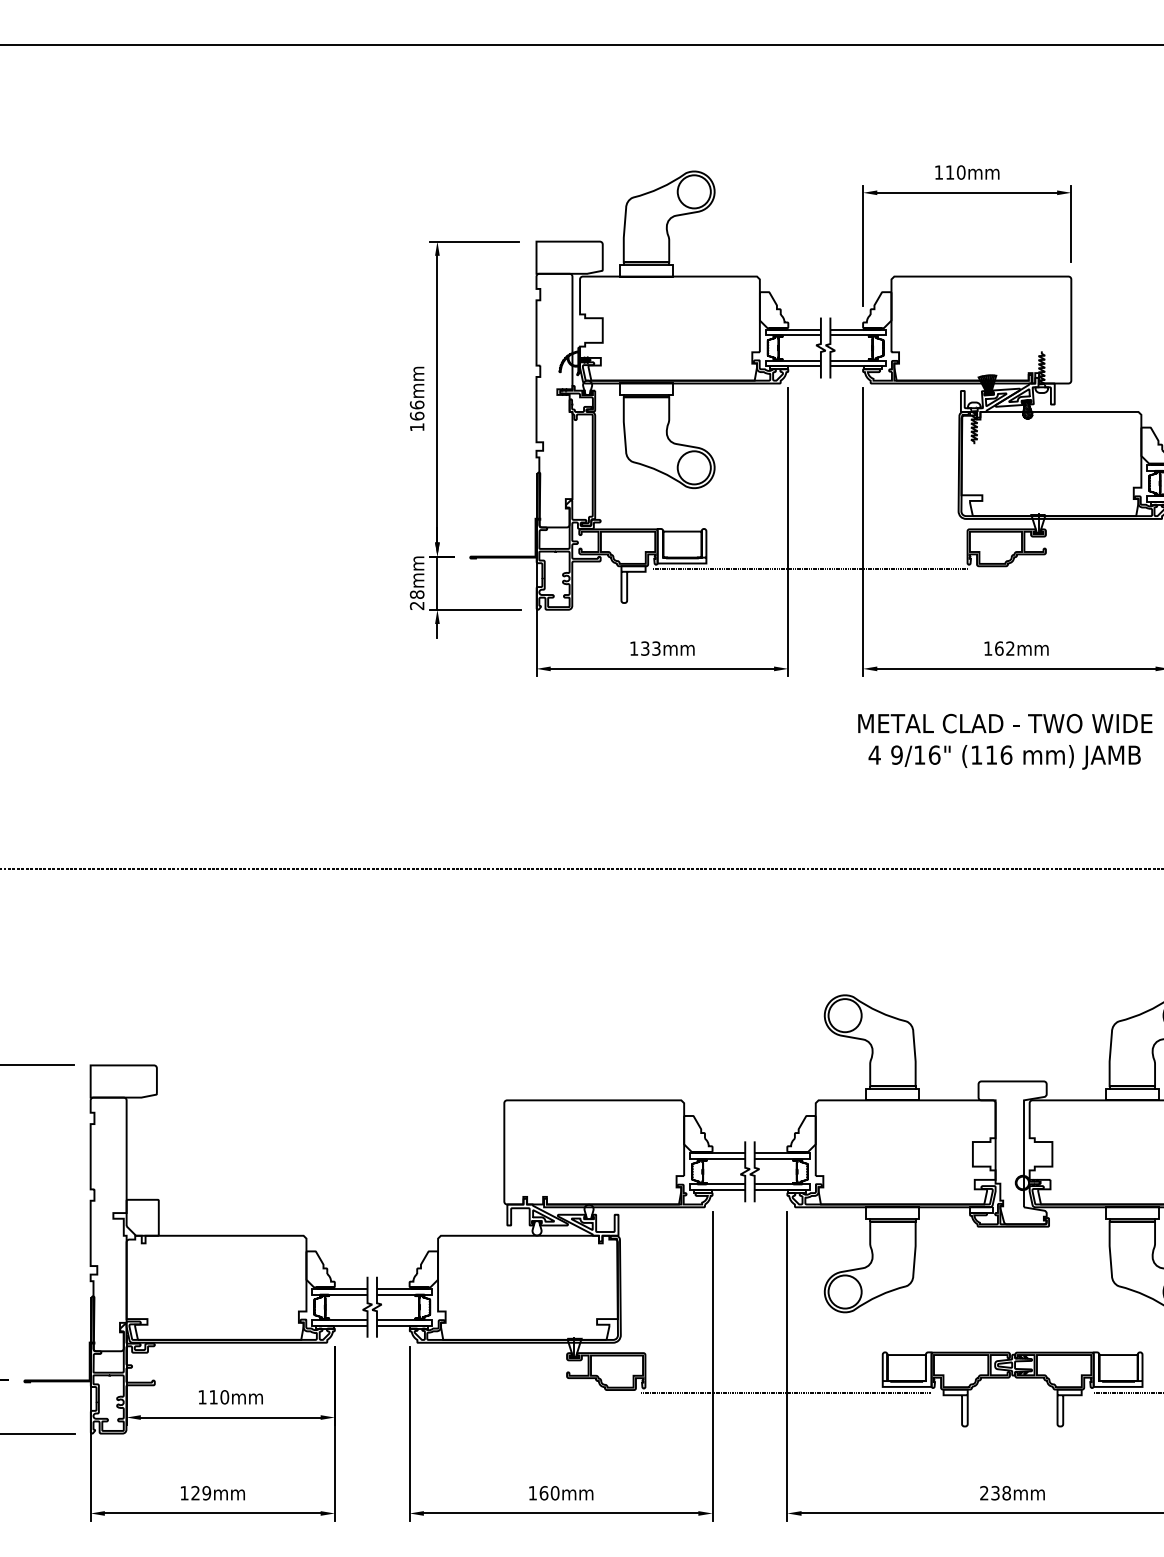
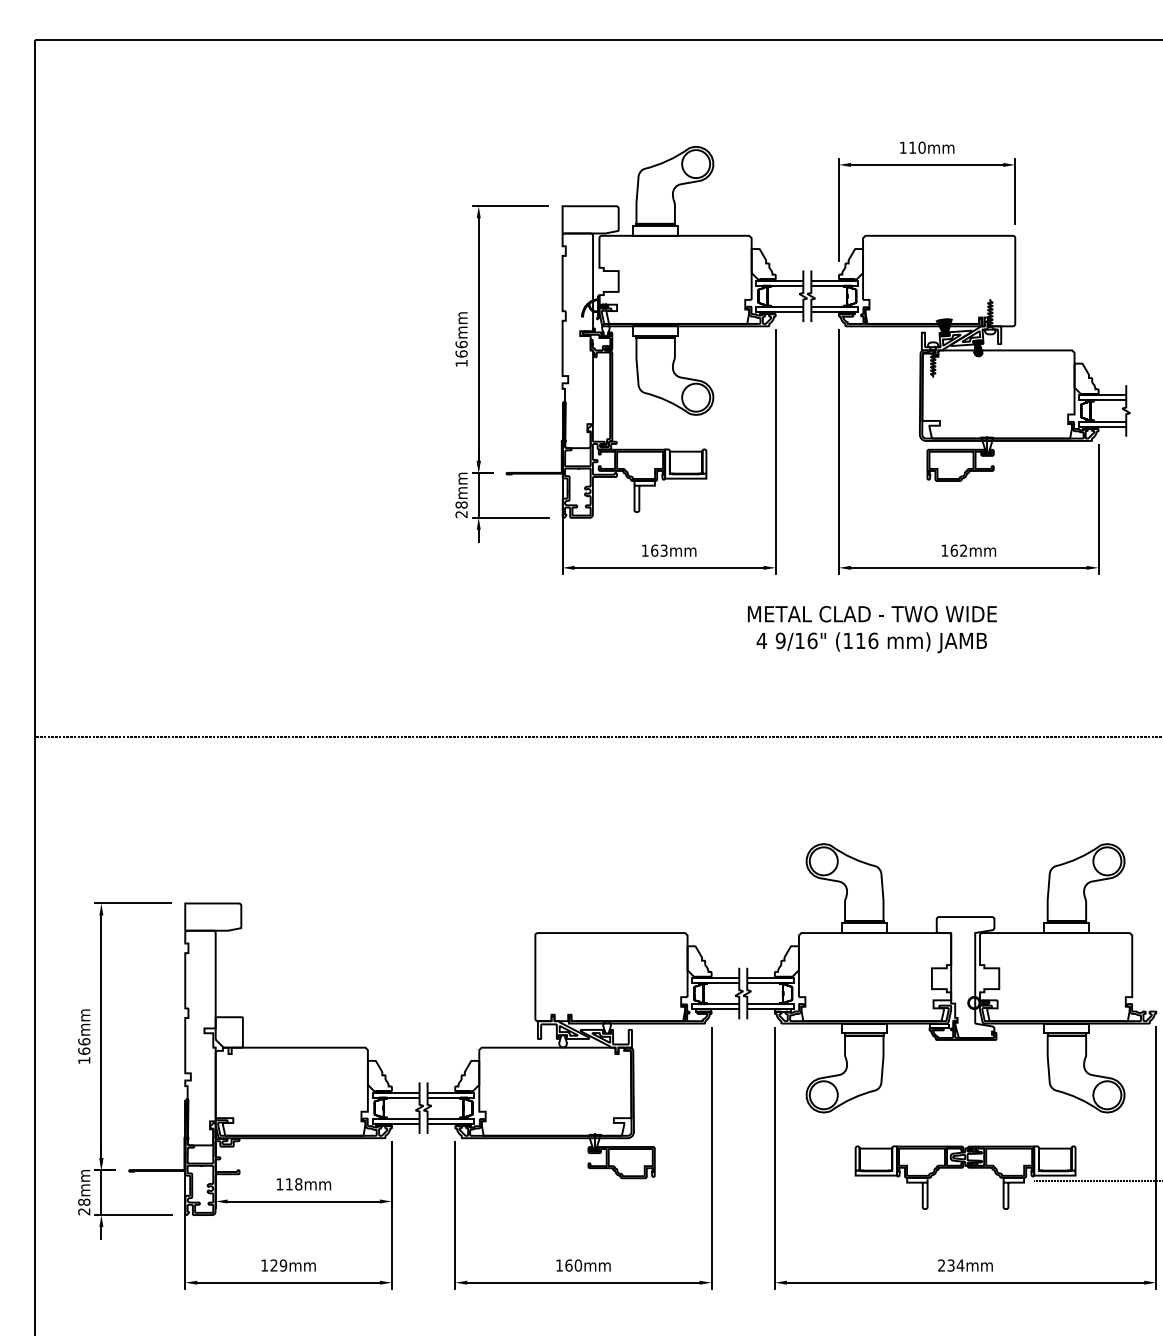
line: (809, 569) -> (793, 483), removed
text: (645, 648) -> (654, 550), 133mm -> 163mm
text: (1005, 741) -> (872, 629), moved
line: (786, 1392) -> (774, 1180), removed
text: (224, 1397) -> (298, 1184), 110mm -> 118mm
text: (1005, 1493) -> (959, 1265), 238mm -> 234mm

